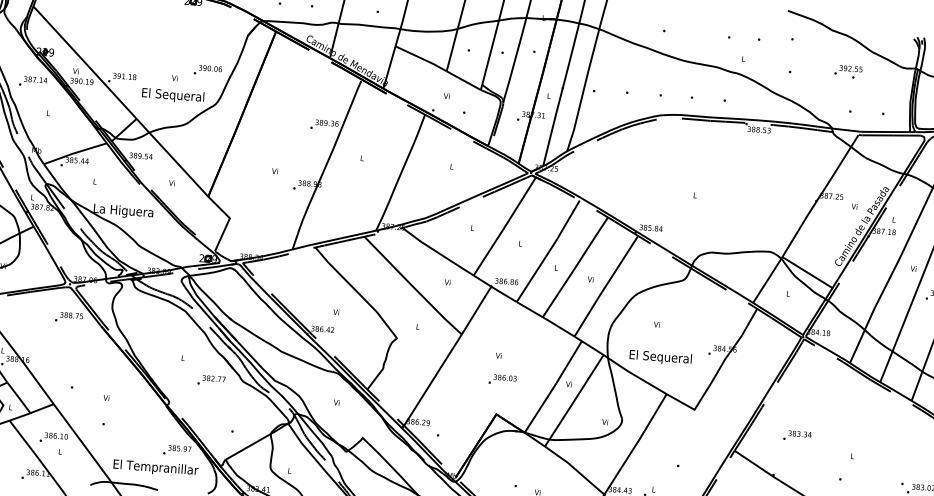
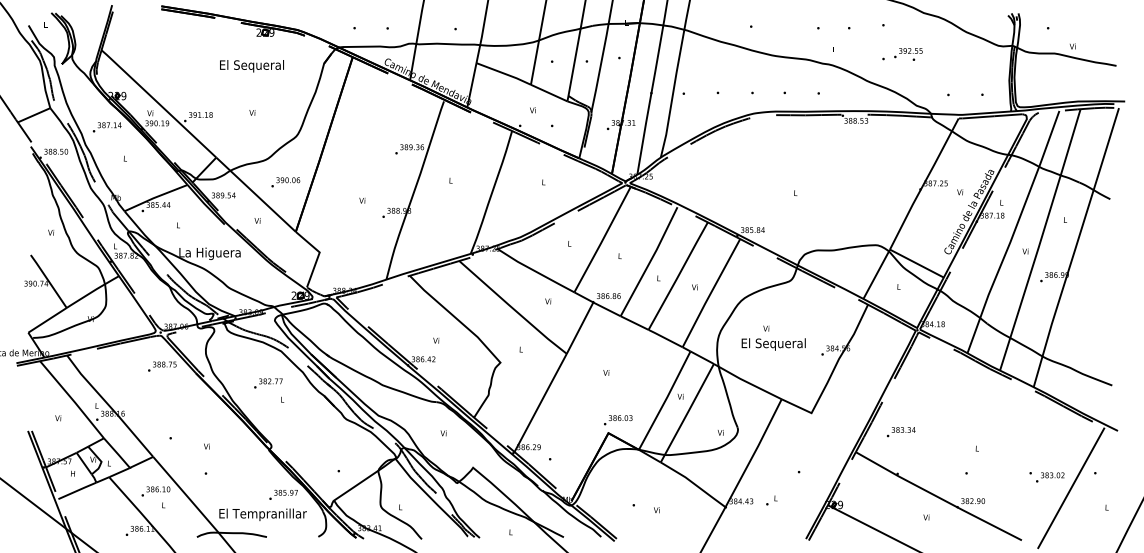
text: (207, 70) -> (285, 182), moved
text: (848, 71) -> (908, 54), moved
text: (172, 96) -> (251, 66), moved
text: (660, 357) -> (773, 344), moved
text: (211, 380) -> (268, 383), moved
text: (502, 380) -> (618, 420), moved
text: (797, 436) -> (901, 432), moved

